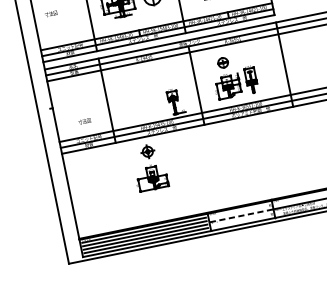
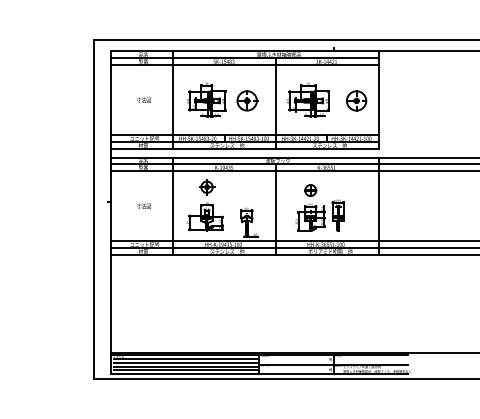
text: (50, 13) -> (143, 99), moved
text: (84, 120) -> (143, 205), moved
part: (149, 167) -> (205, 205), moved
line: (241, 215) -> (296, 364), dashed -> solid

